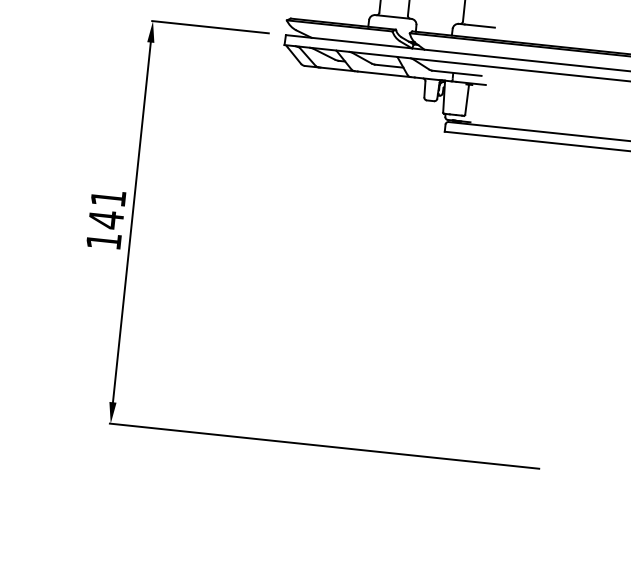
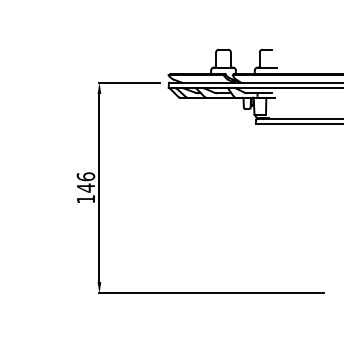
text: (107, 197) -> (85, 176), 141 -> 146

